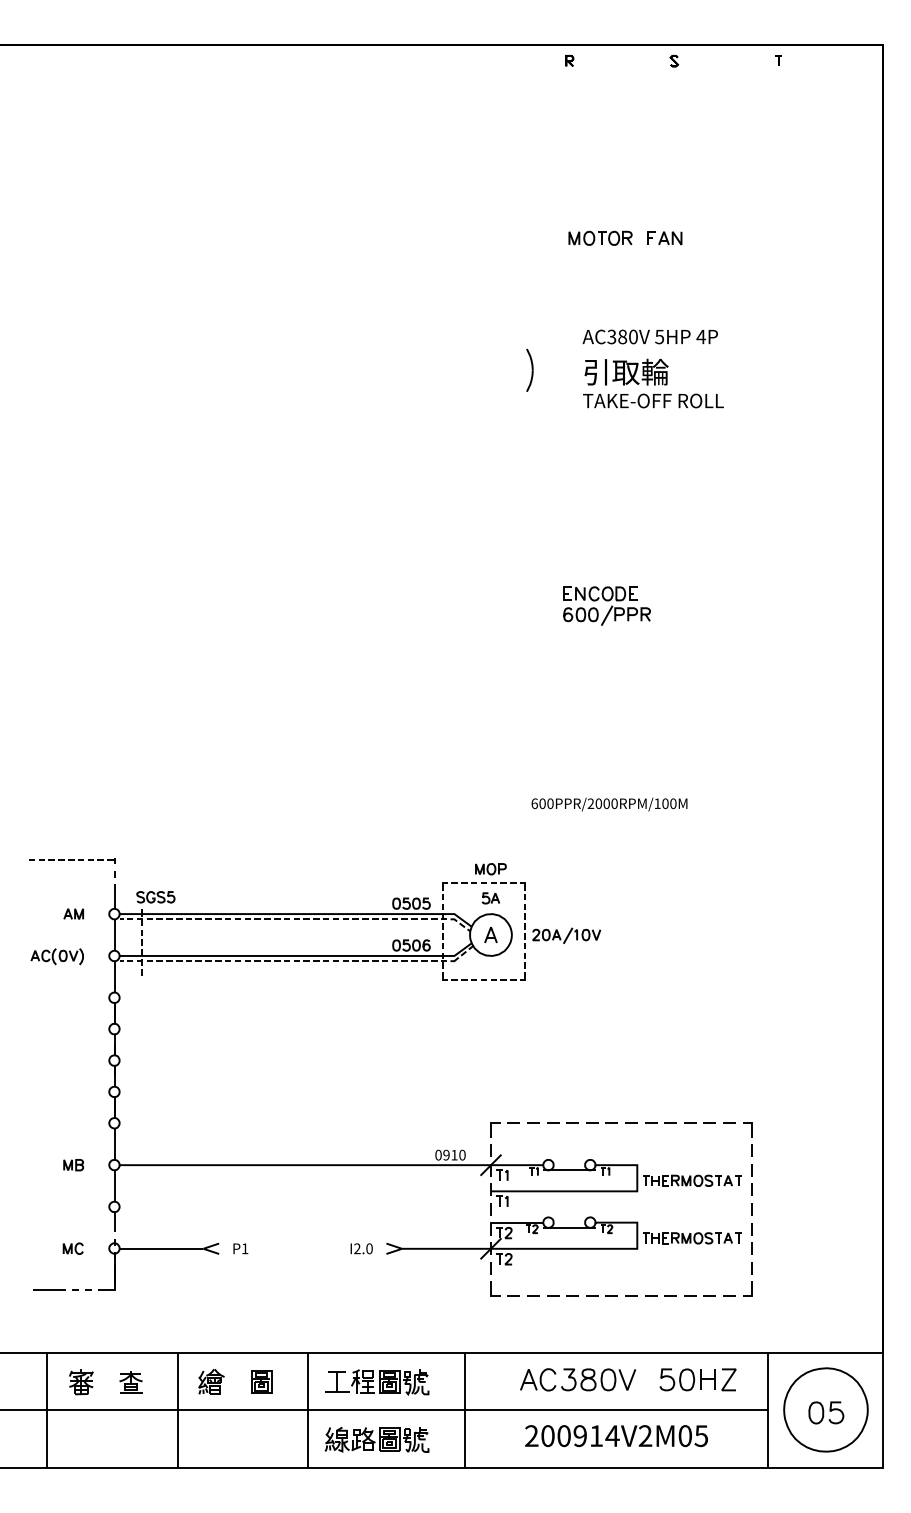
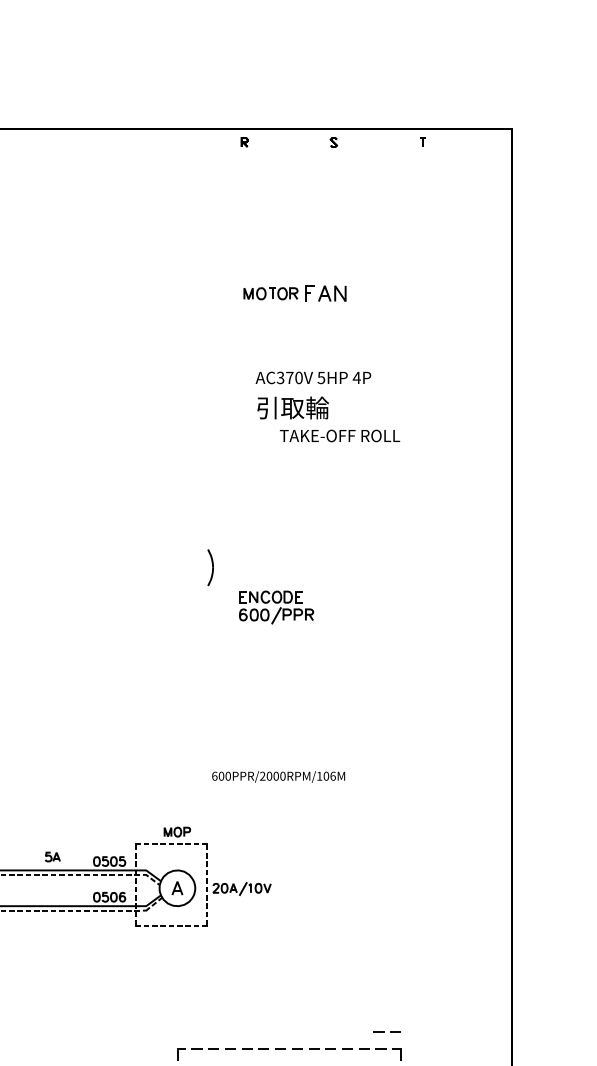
part: (664, 238) -> (325, 293), size x1.4
text: (622, 336) -> (289, 377), AC380V -> AC370V
part: (529, 369) -> (210, 566), moved
text: (653, 400) -> (340, 435), moved
text: (673, 803) -> (333, 776), 600PPR/2000RPM/100M -> 600PPR/2000RPM/106M
part: (490, 898) -> (52, 857), moved
line: (733, 1102) -> (384, 1031), added

